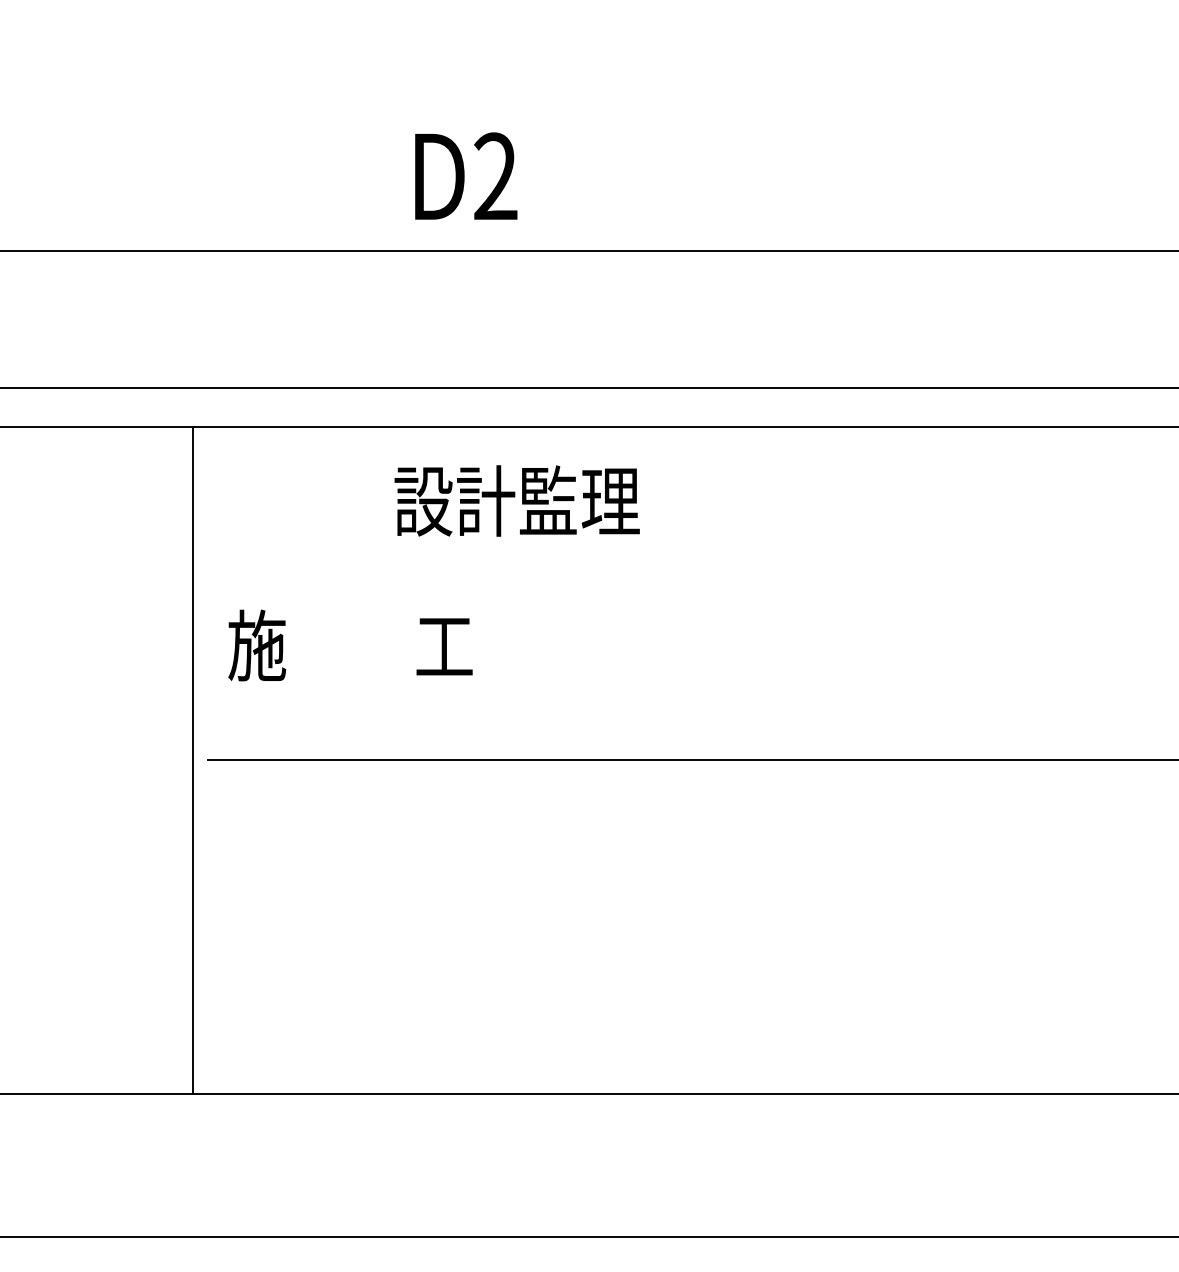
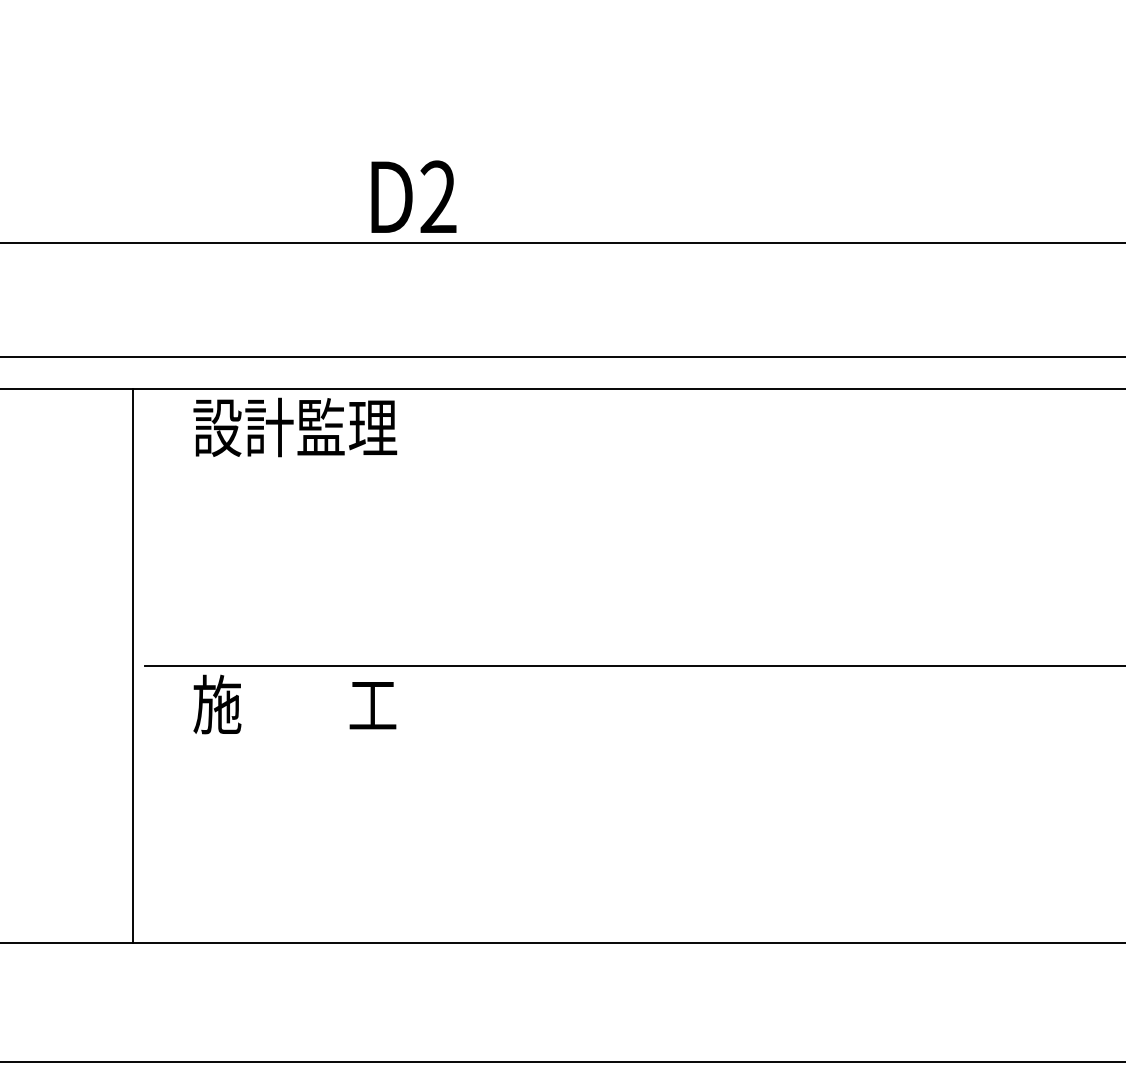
text: (465, 175) -> (413, 196), moved
text: (517, 500) -> (295, 427), moved
text: (350, 645) -> (294, 704), moved

